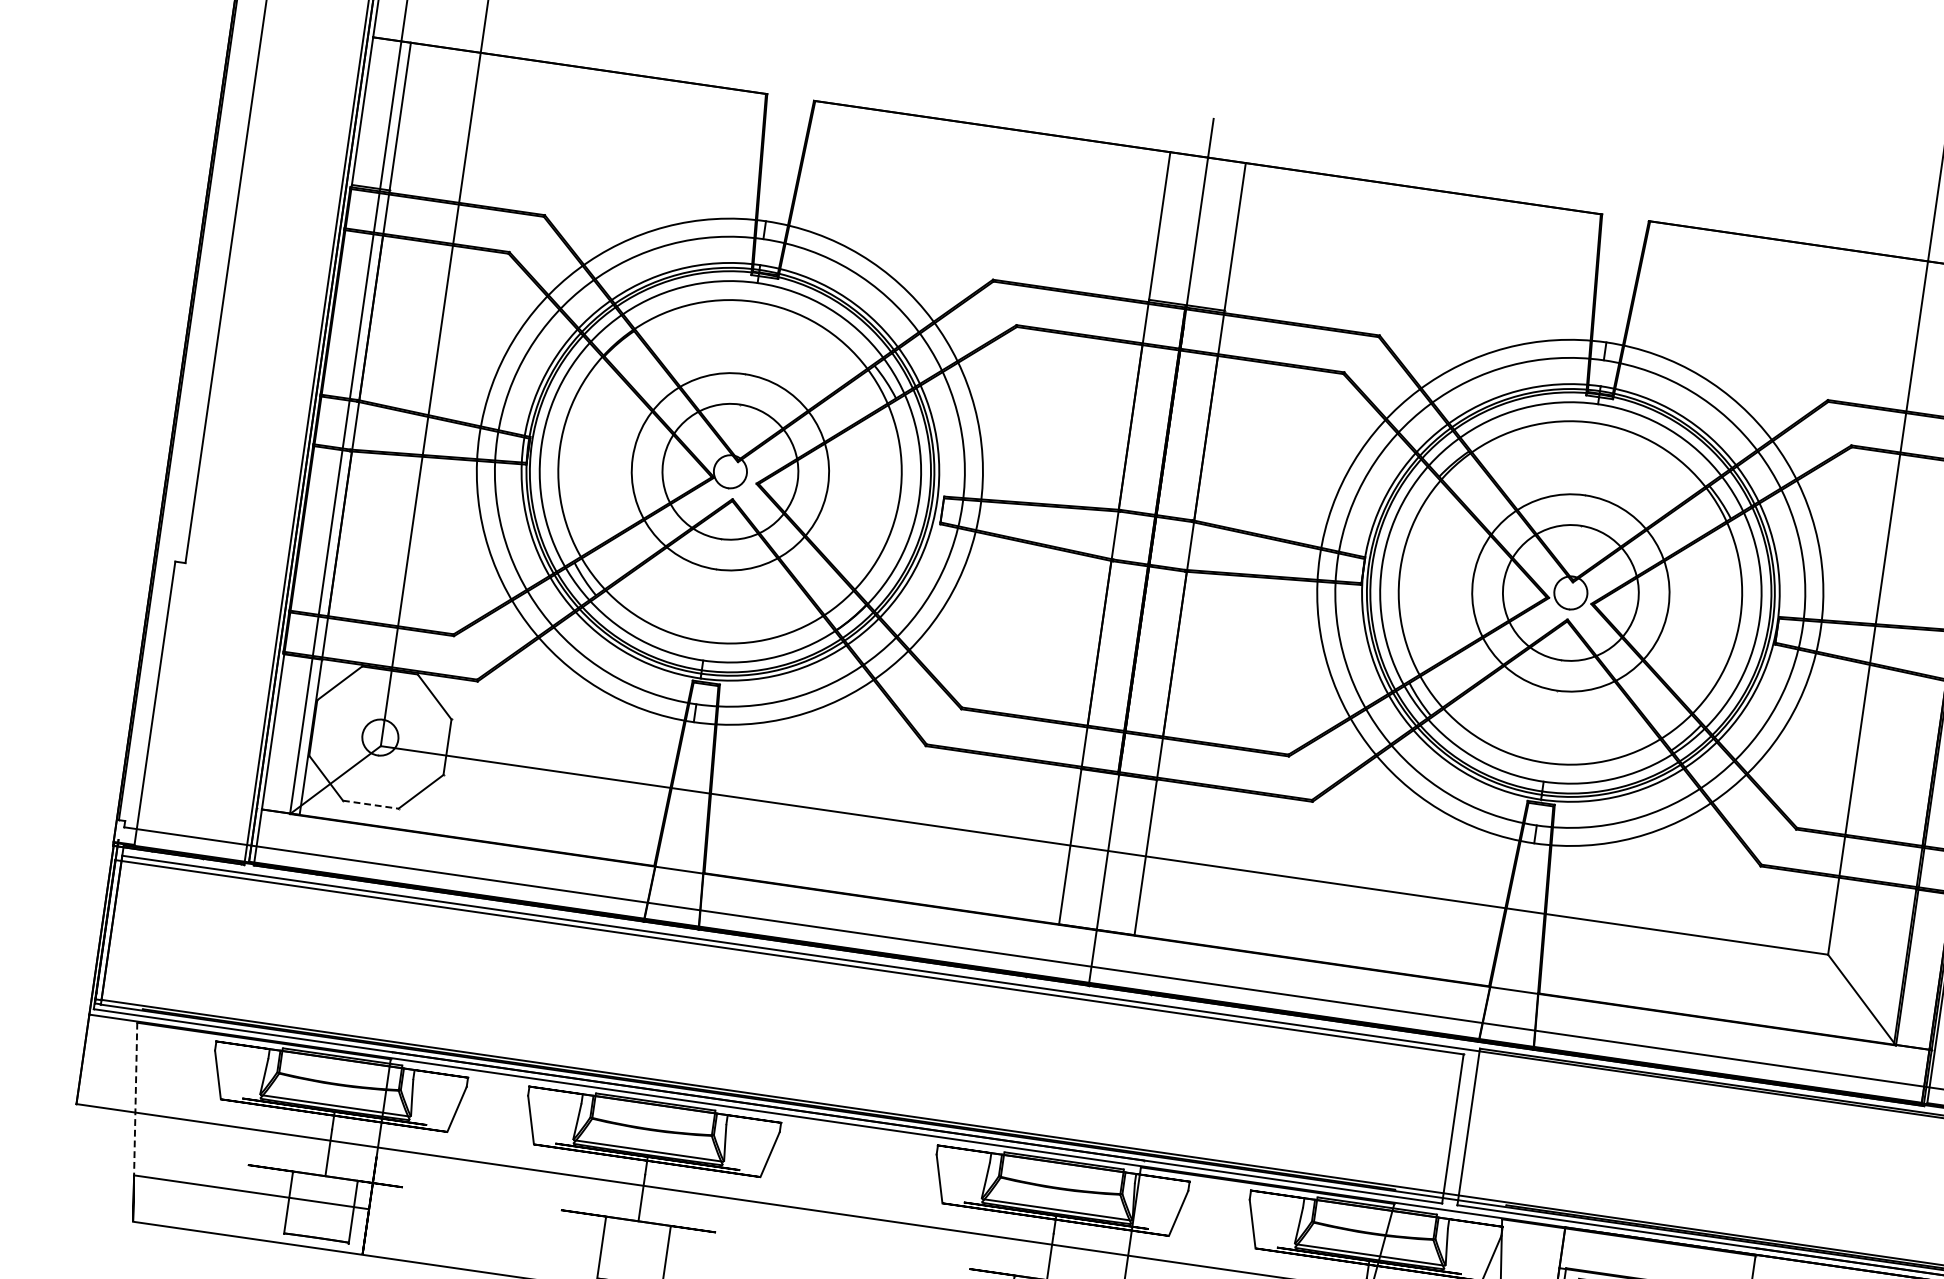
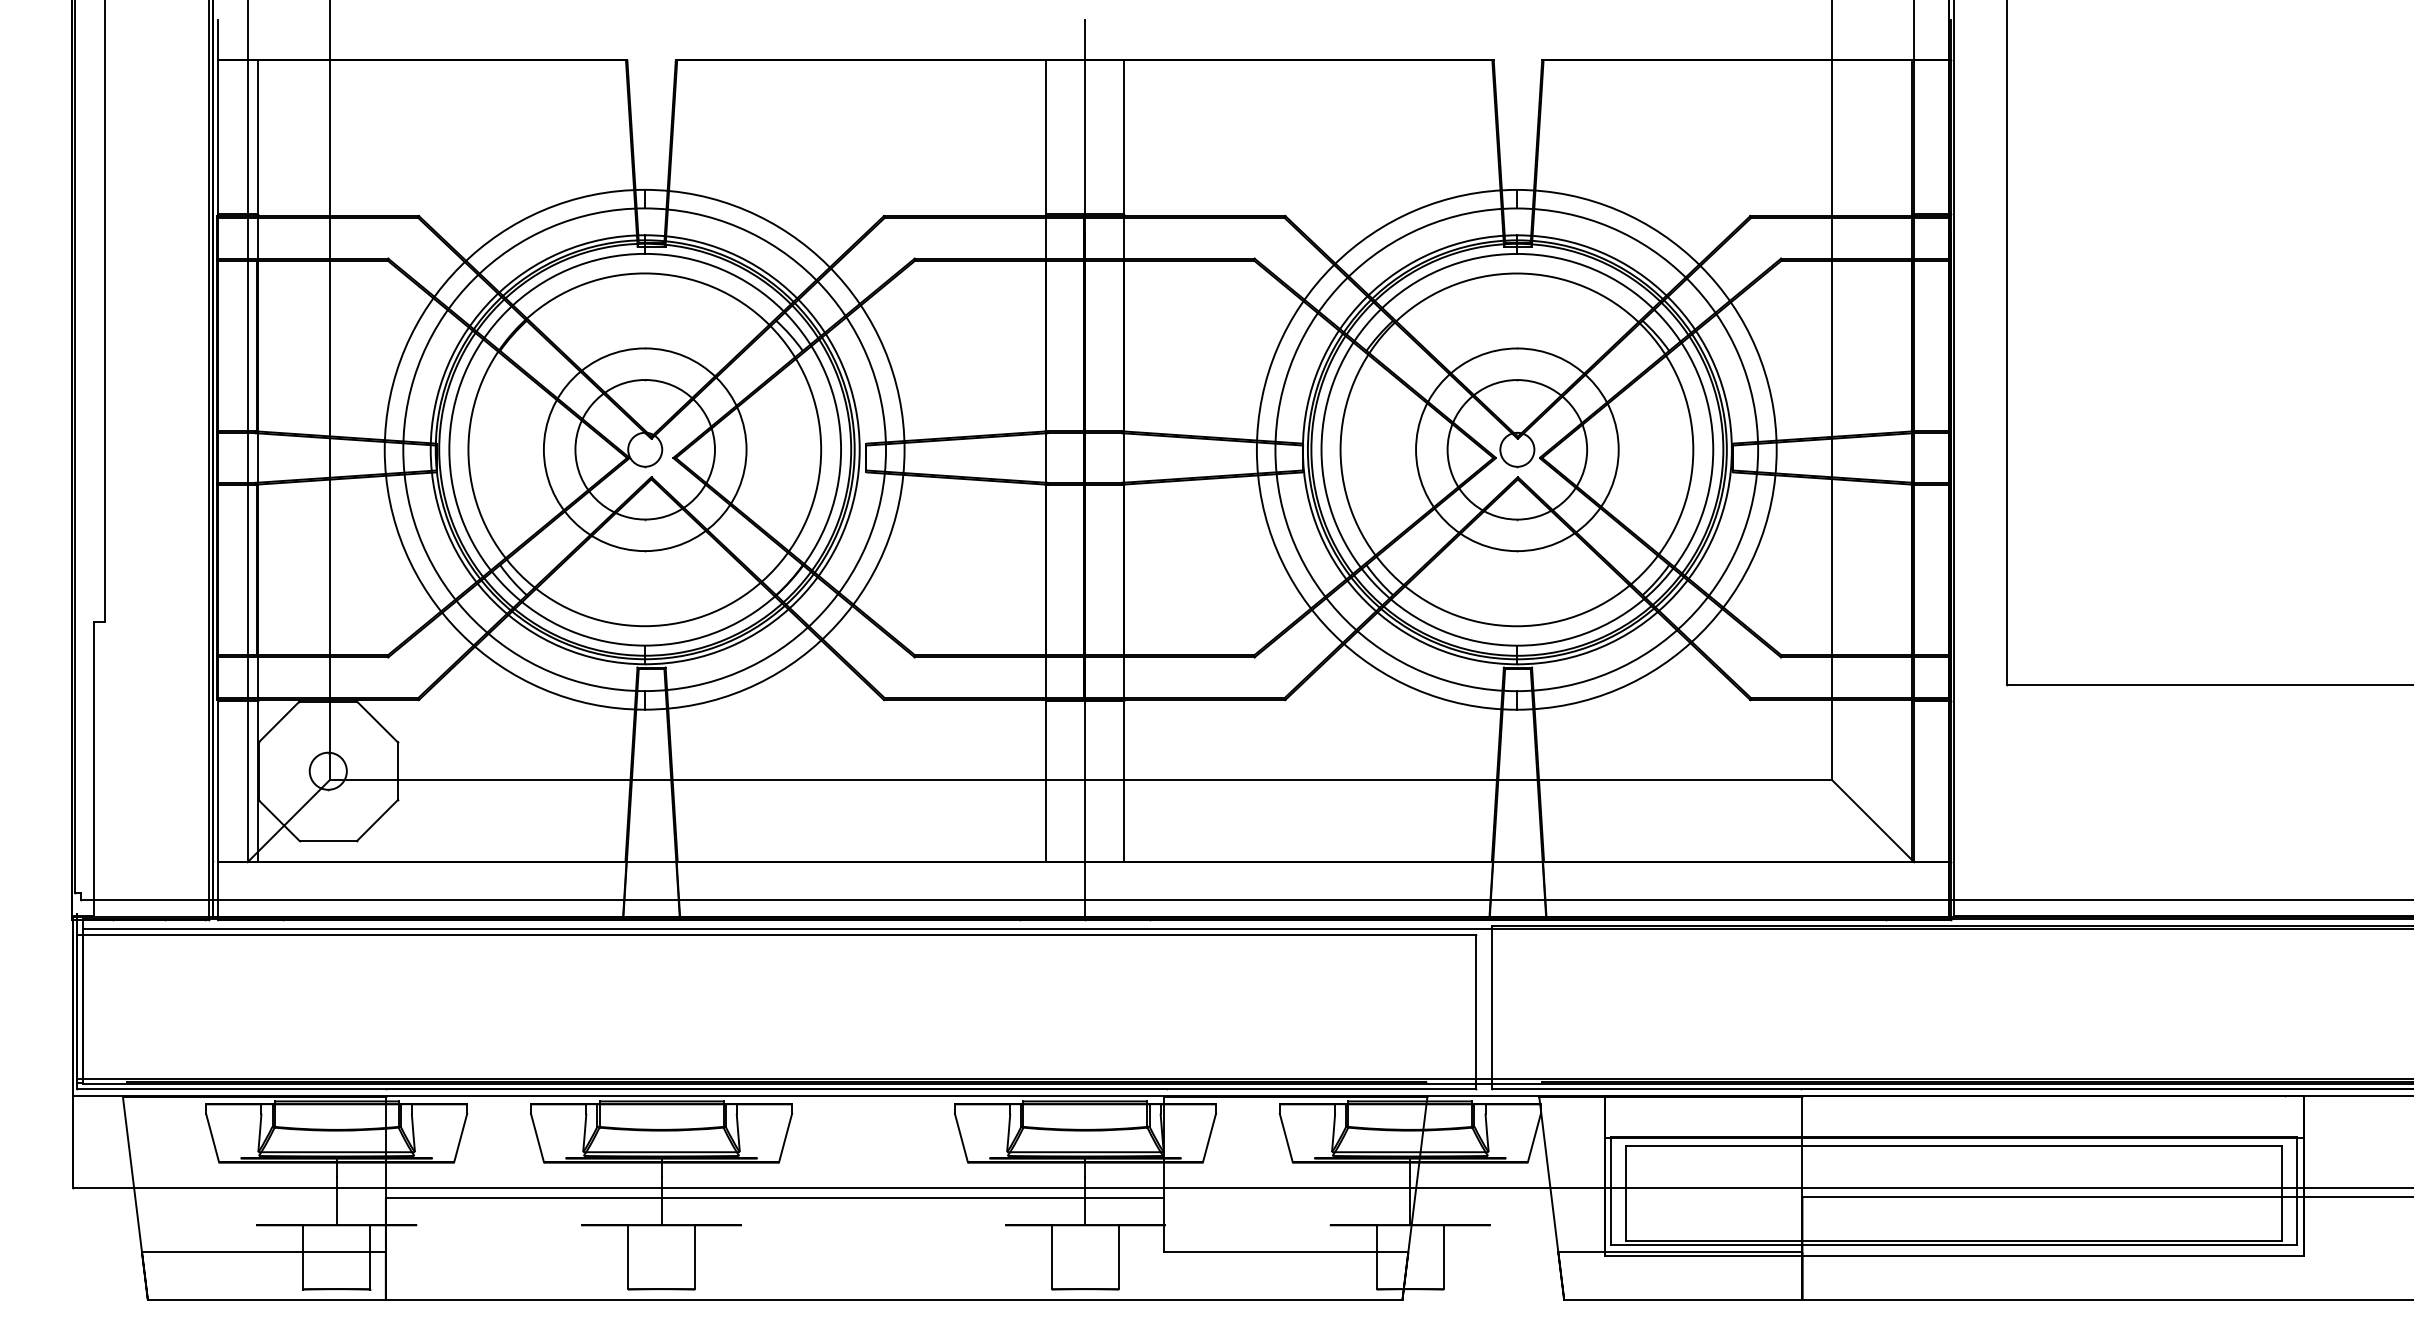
line: (370, 804) -> (328, 840), dashed -> solid
line: (135, 1099) -> (132, 1175), dashed -> solid
line: (751, 1210) -> (774, 1197), added

